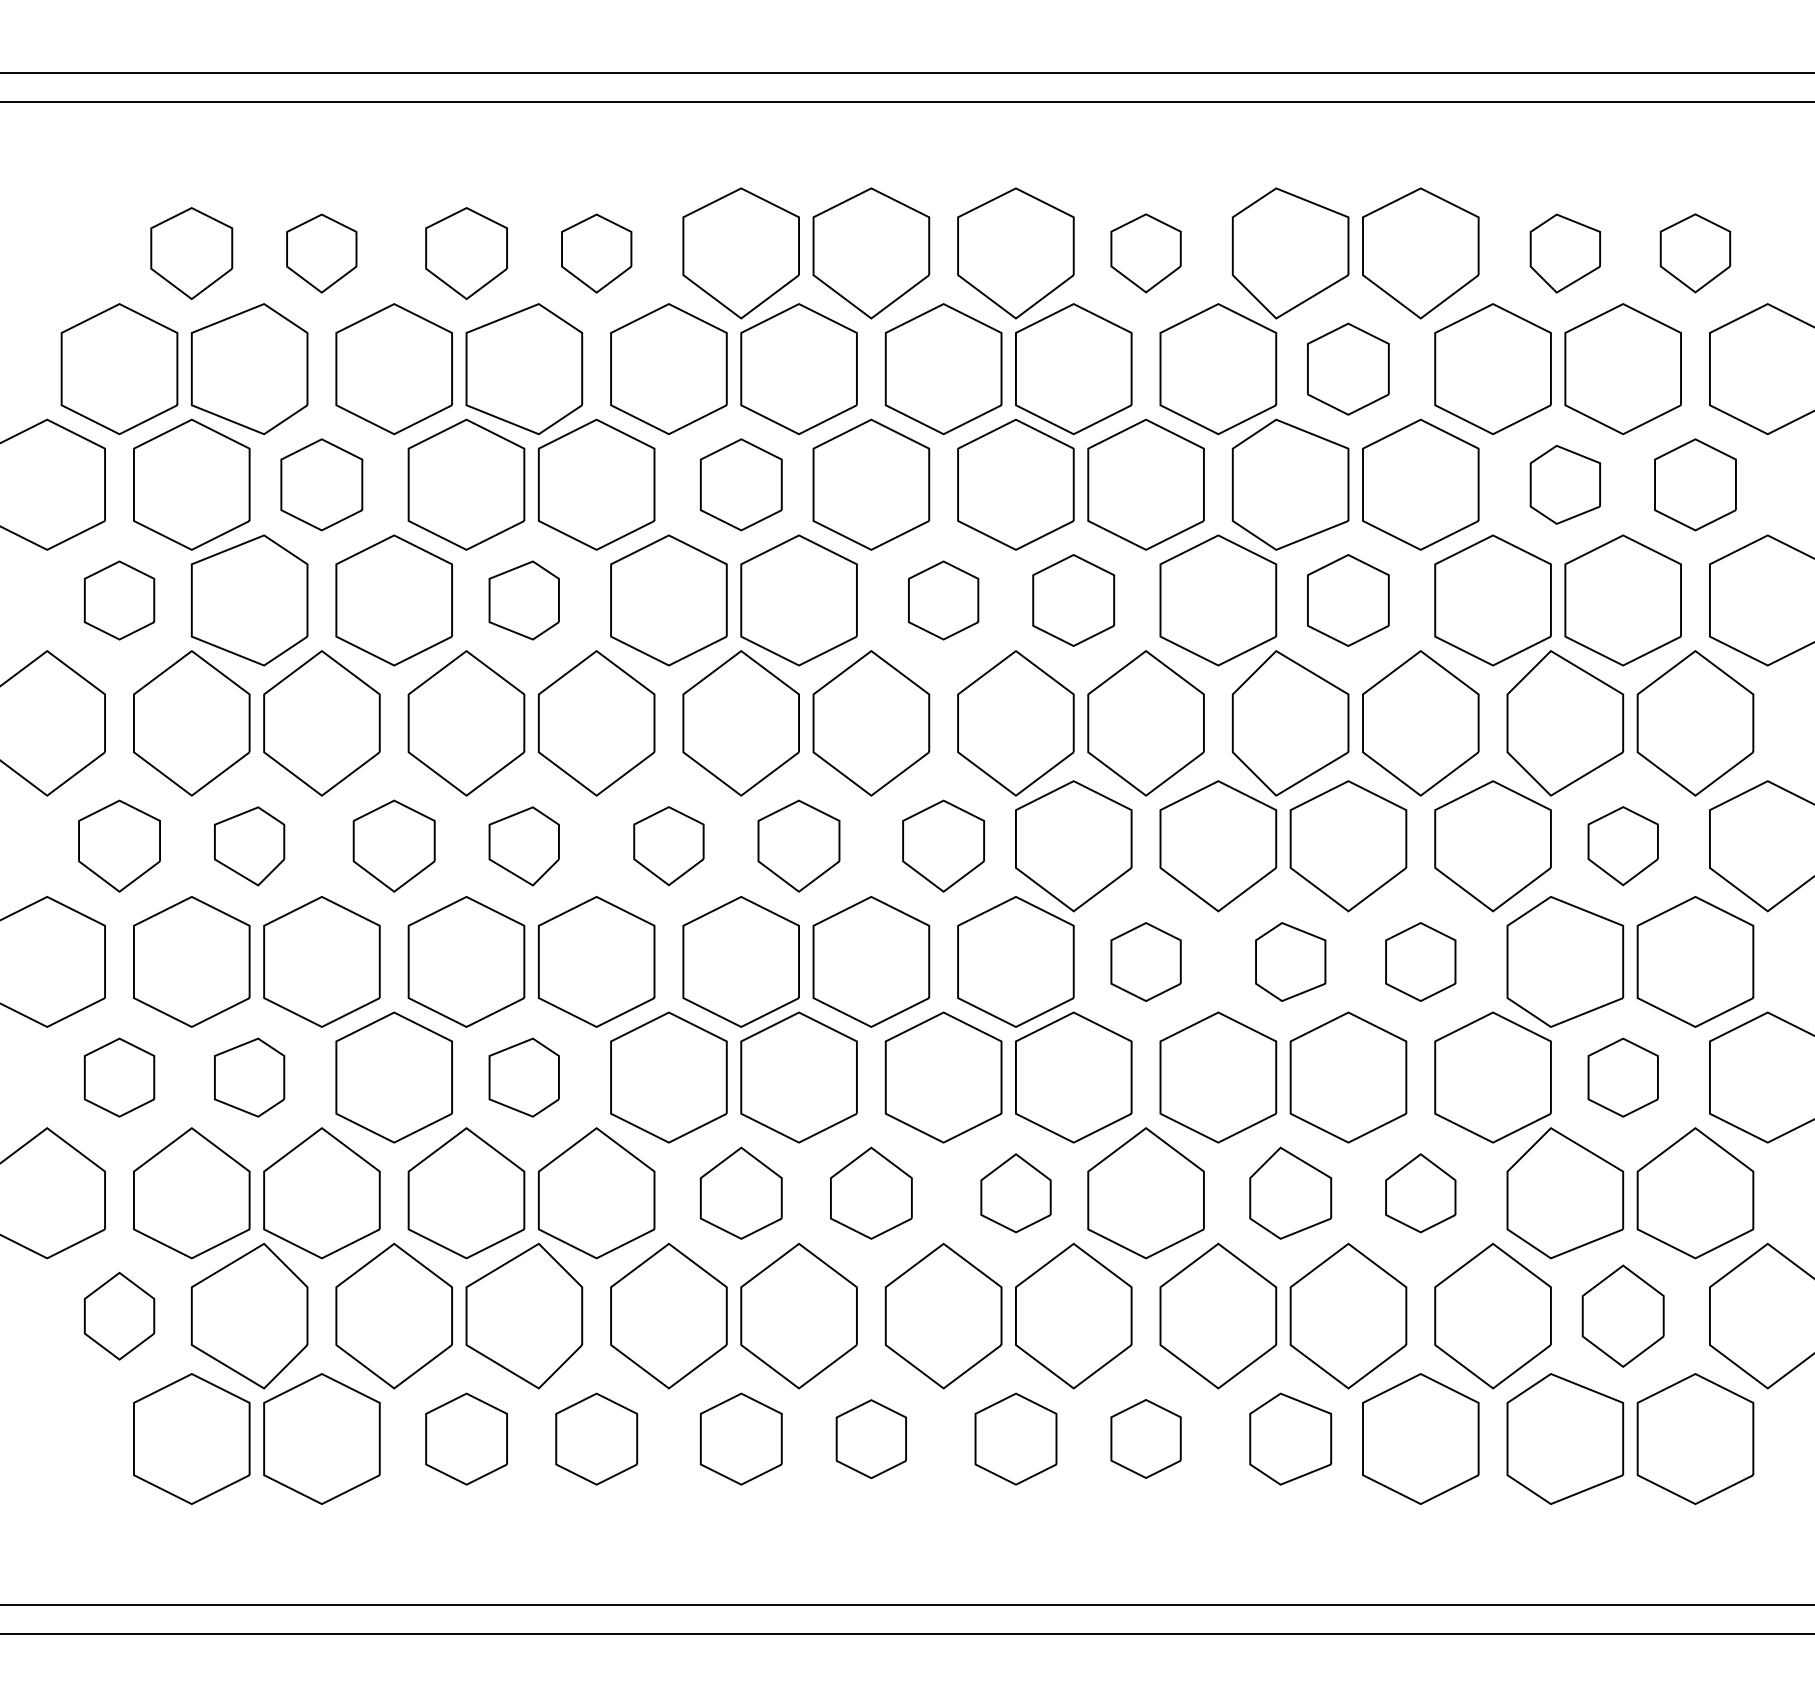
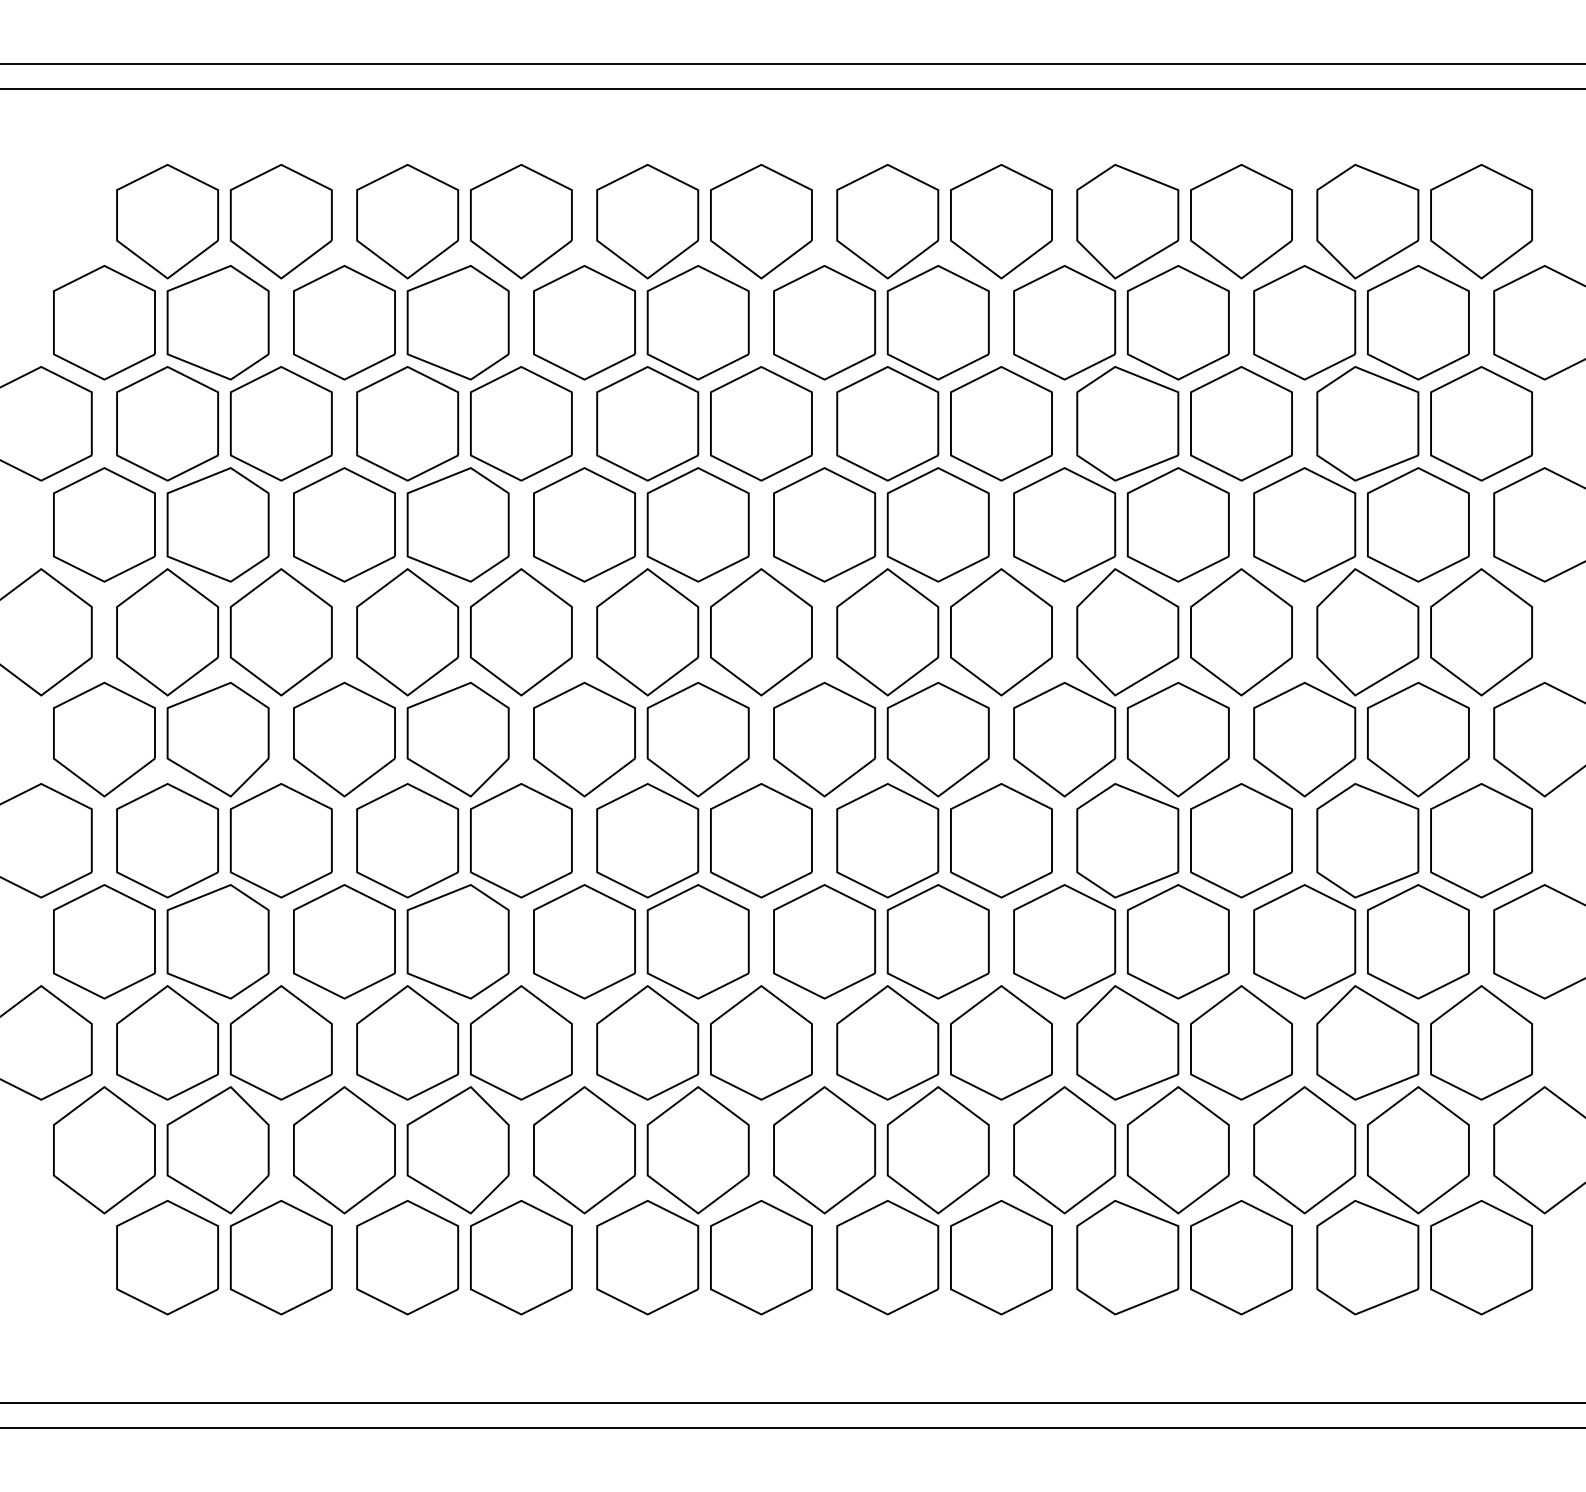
part: (191, 253) -> (167, 221), size x1.43
part: (320, 253) -> (280, 221), size x1.67
part: (466, 253) -> (407, 221), size x1.43
part: (596, 253) -> (521, 221), size x1.67
part: (1146, 253) -> (1001, 221), size x1.67
part: (1564, 253) -> (1367, 221), size x1.67
part: (1695, 253) -> (1481, 221), size x1.67
part: (1347, 368) -> (1177, 322), size x1.43
part: (320, 484) -> (280, 423), size x1.43
part: (740, 484) -> (647, 423), size x1.43
part: (1564, 484) -> (1367, 423), size x1.67
part: (1695, 484) -> (1481, 423), size x1.43
part: (119, 600) -> (104, 524), size x1.67
part: (523, 600) -> (457, 524), size x1.67
part: (943, 600) -> (824, 524), size x1.67
part: (1072, 600) -> (937, 524), size x1.43
part: (1347, 600) -> (1177, 524), size x1.43
part: (119, 846) -> (104, 739), size x1.43
part: (248, 846) -> (217, 739), size x1.67
part: (394, 846) -> (344, 739), size x1.43
part: (523, 846) -> (457, 739), size x1.67
part: (668, 846) -> (584, 739), size x1.67
part: (798, 846) -> (697, 739), size x1.43
part: (943, 846) -> (824, 739), size x1.43
part: (1623, 846) -> (1418, 739), size x1.67
part: (1146, 961) -> (1001, 840), size x1.67
part: (1290, 961) -> (1127, 840), size x1.67
part: (1420, 961) -> (1241, 840), size x1.67
part: (119, 1077) -> (104, 941), size x1.67
part: (248, 1077) -> (217, 941), size x1.67
part: (523, 1077) -> (457, 941), size x1.67
part: (1623, 1077) -> (1418, 941), size x1.67
part: (740, 1192) -> (647, 1042), size x1.43
part: (871, 1192) -> (761, 1042), size x1.43
part: (1015, 1192) -> (887, 1042), size x1.67
part: (1290, 1192) -> (1127, 1042), size x1.43
part: (1420, 1192) -> (1241, 1042), size x1.67
part: (119, 1316) -> (104, 1150), size x1.67
part: (1623, 1316) -> (1418, 1150), size x1.43
part: (466, 1438) -> (407, 1257), size x1.43
part: (596, 1438) -> (521, 1257), size x1.43
part: (740, 1438) -> (647, 1257), size x1.43
part: (871, 1438) -> (761, 1257), size x1.67
part: (1015, 1438) -> (887, 1257), size x1.43
part: (1146, 1438) -> (1001, 1257), size x1.67
part: (1290, 1438) -> (1127, 1257), size x1.43

